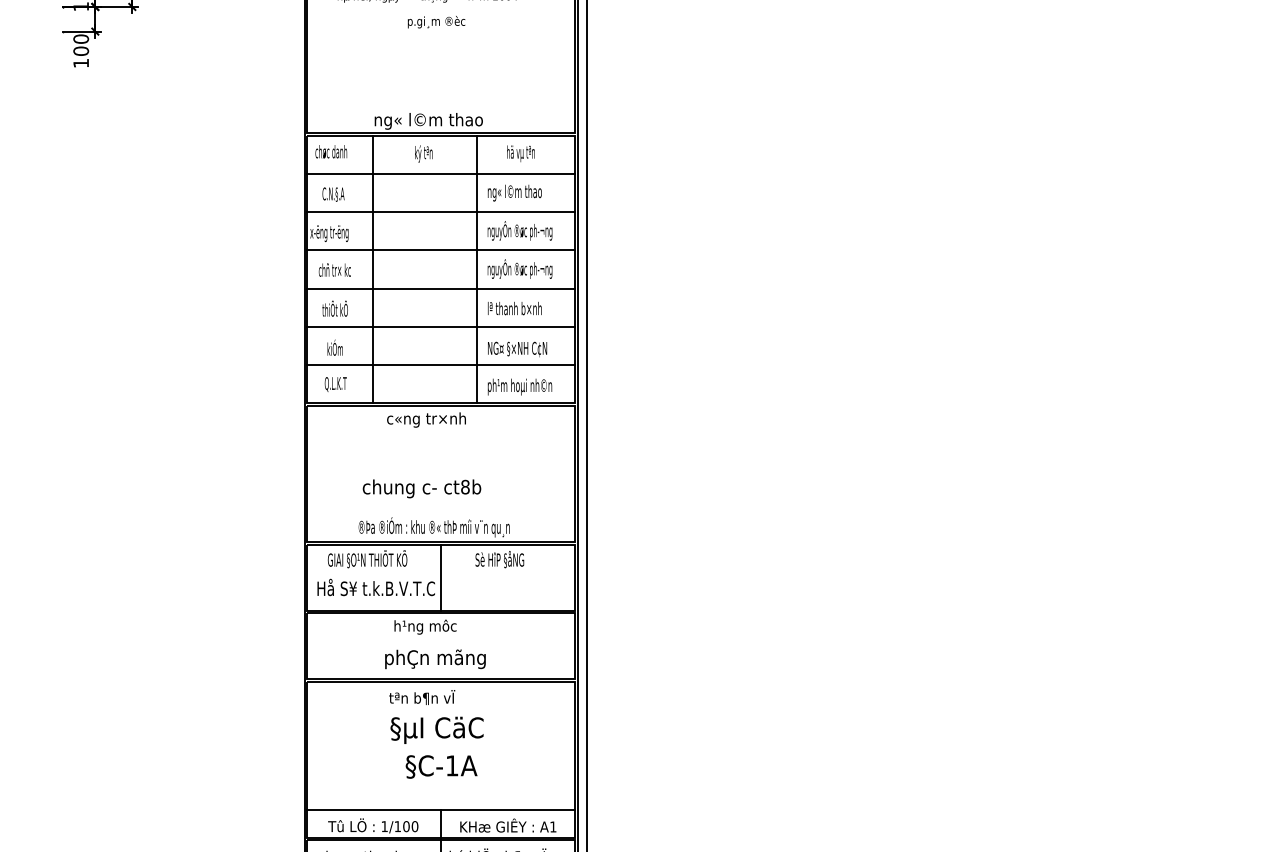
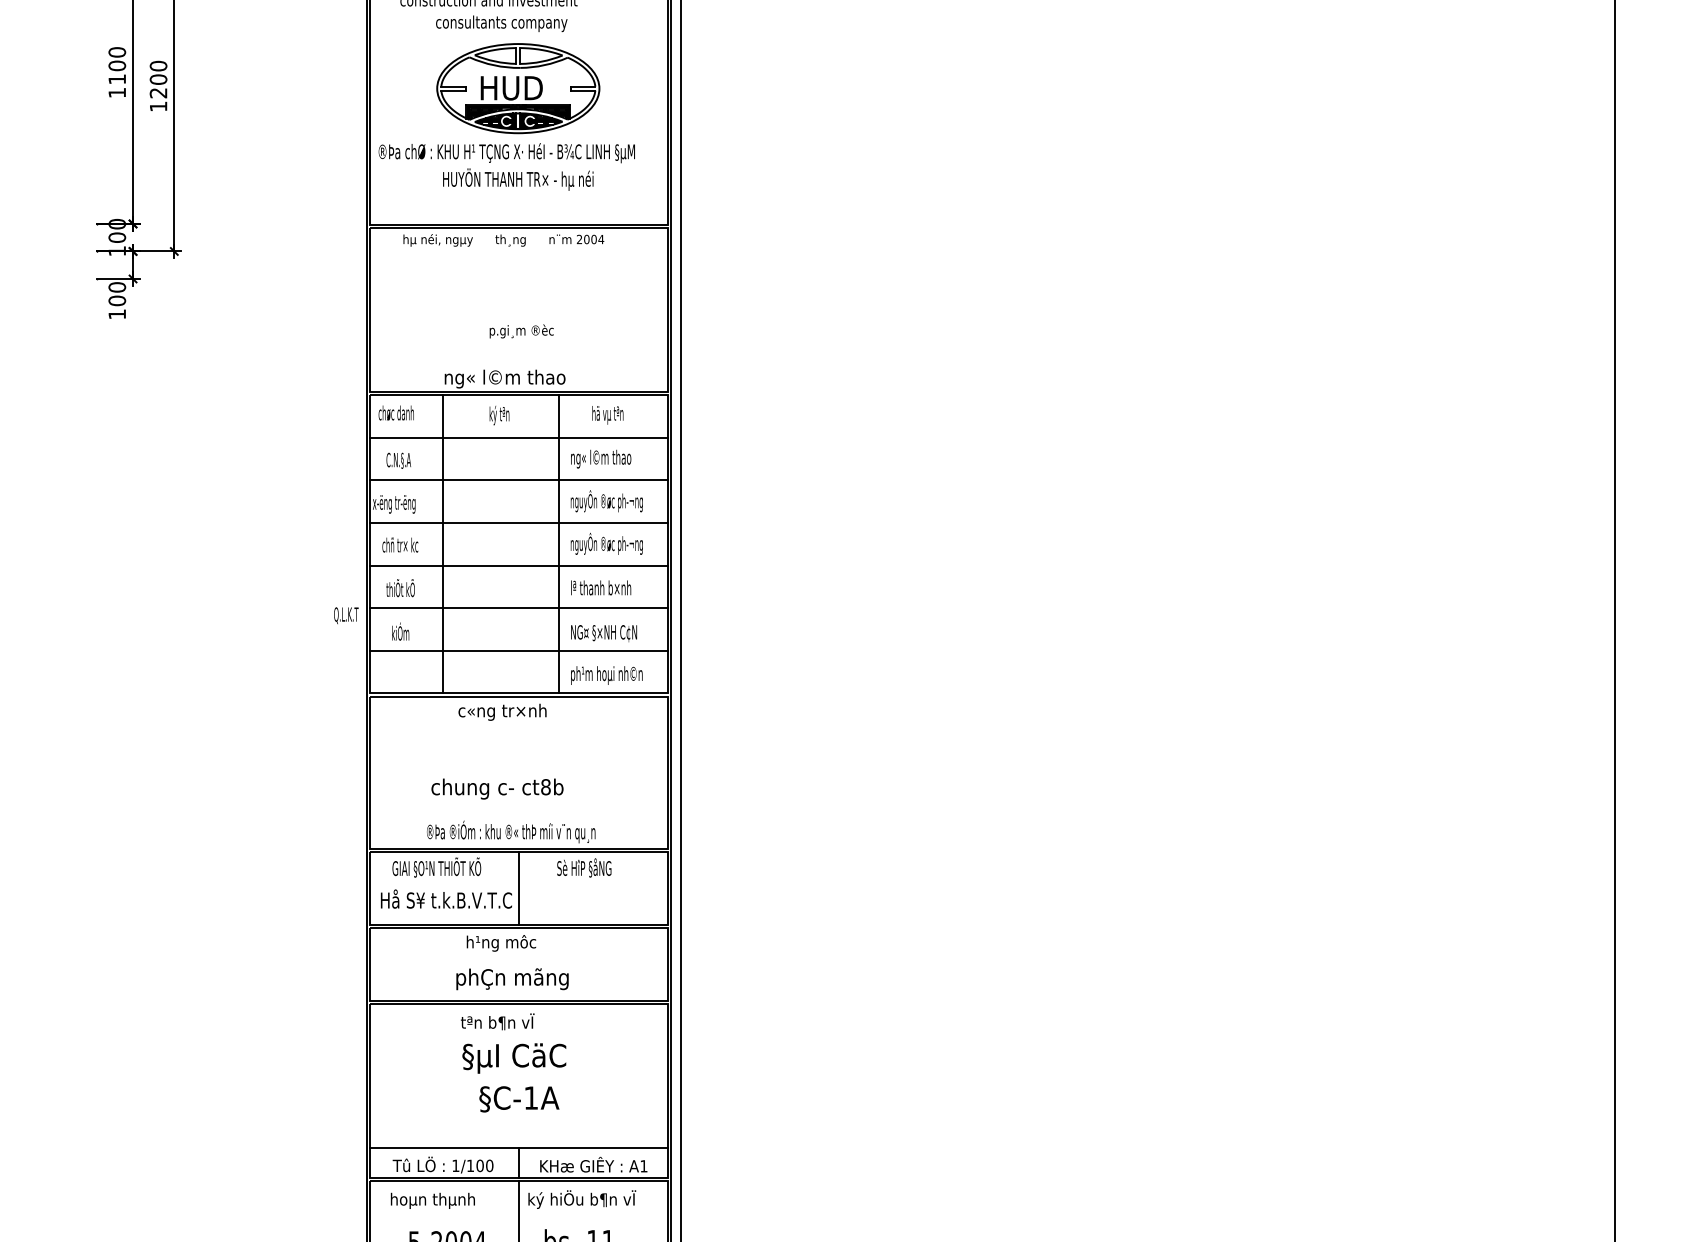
text: (436, 22) -> (521, 331), moved
text: (335, 384) -> (346, 615), moved

